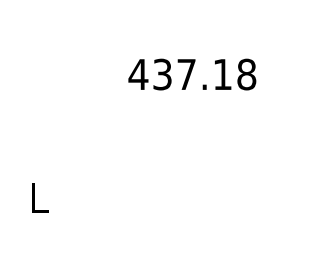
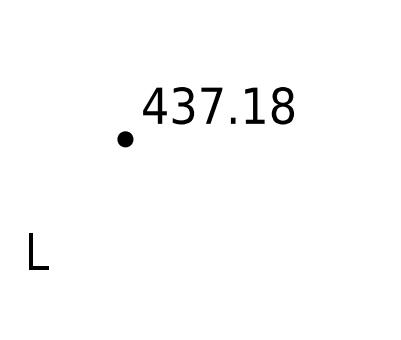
part: (113, 103) -> (125, 139), added

